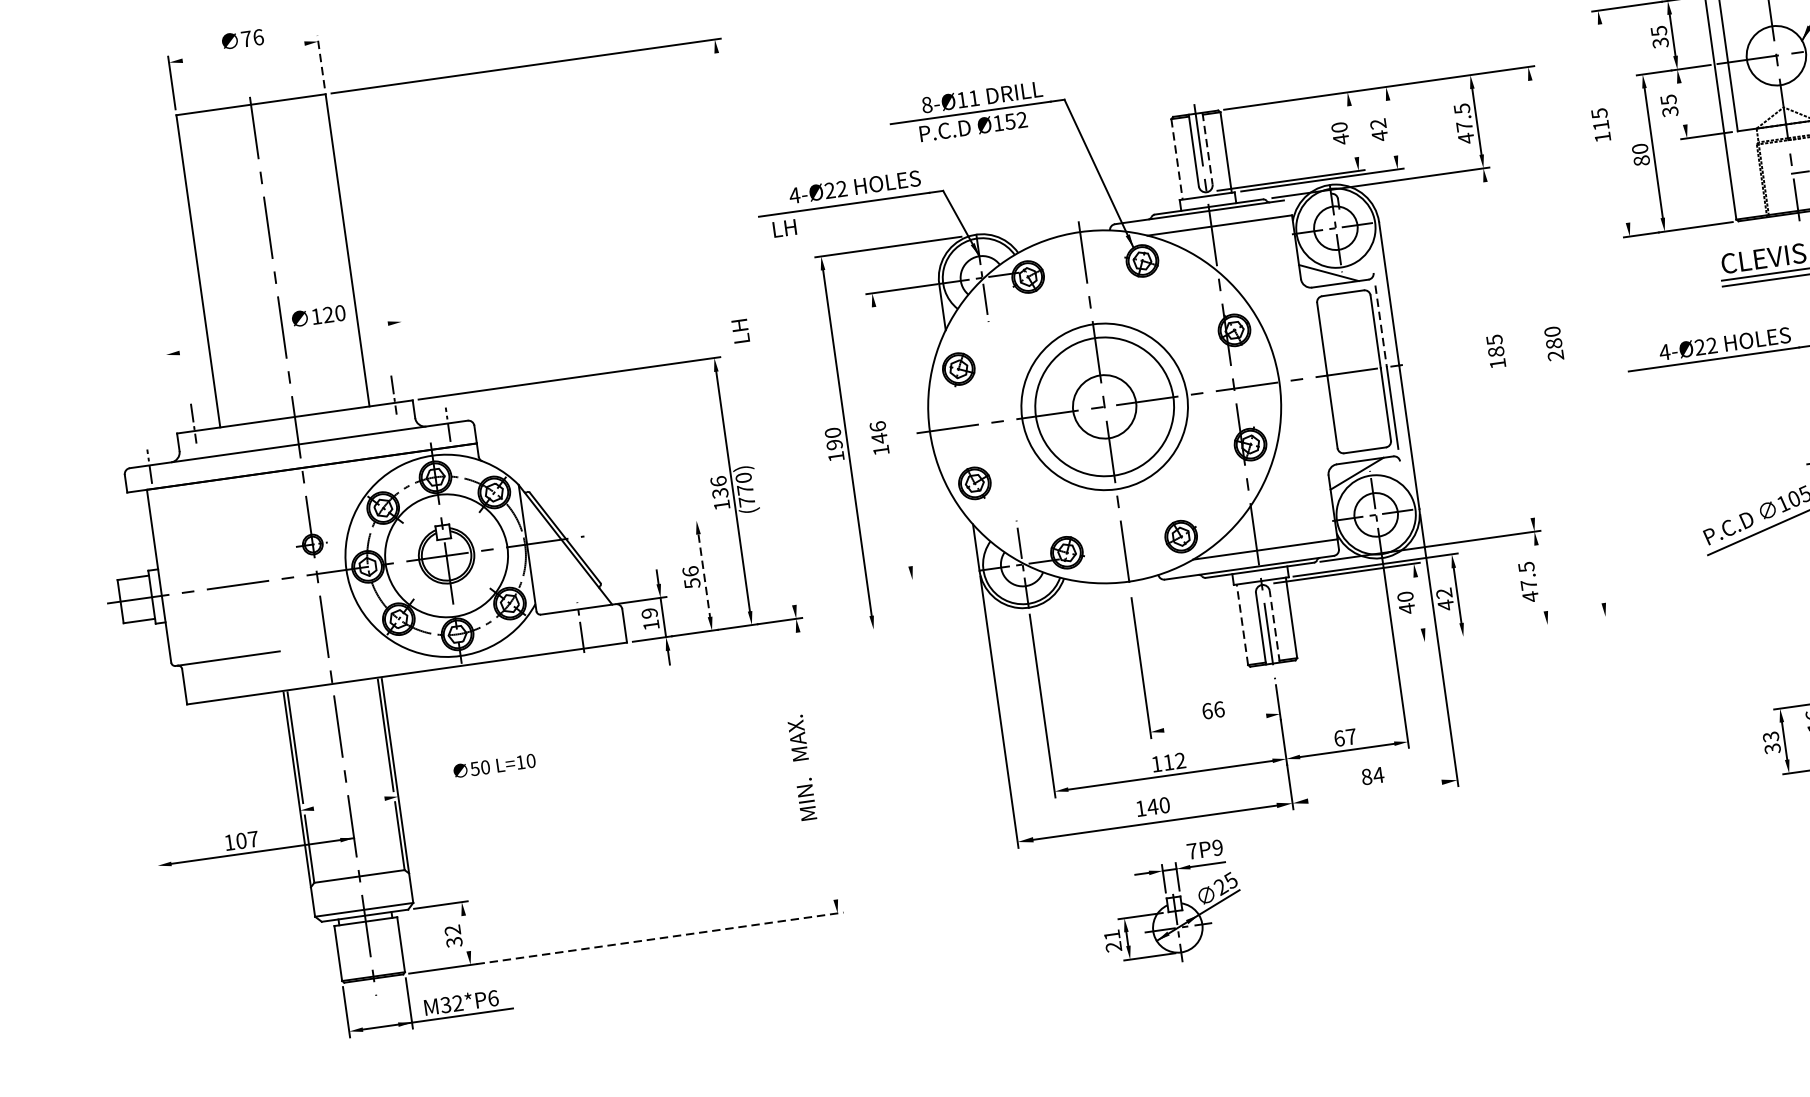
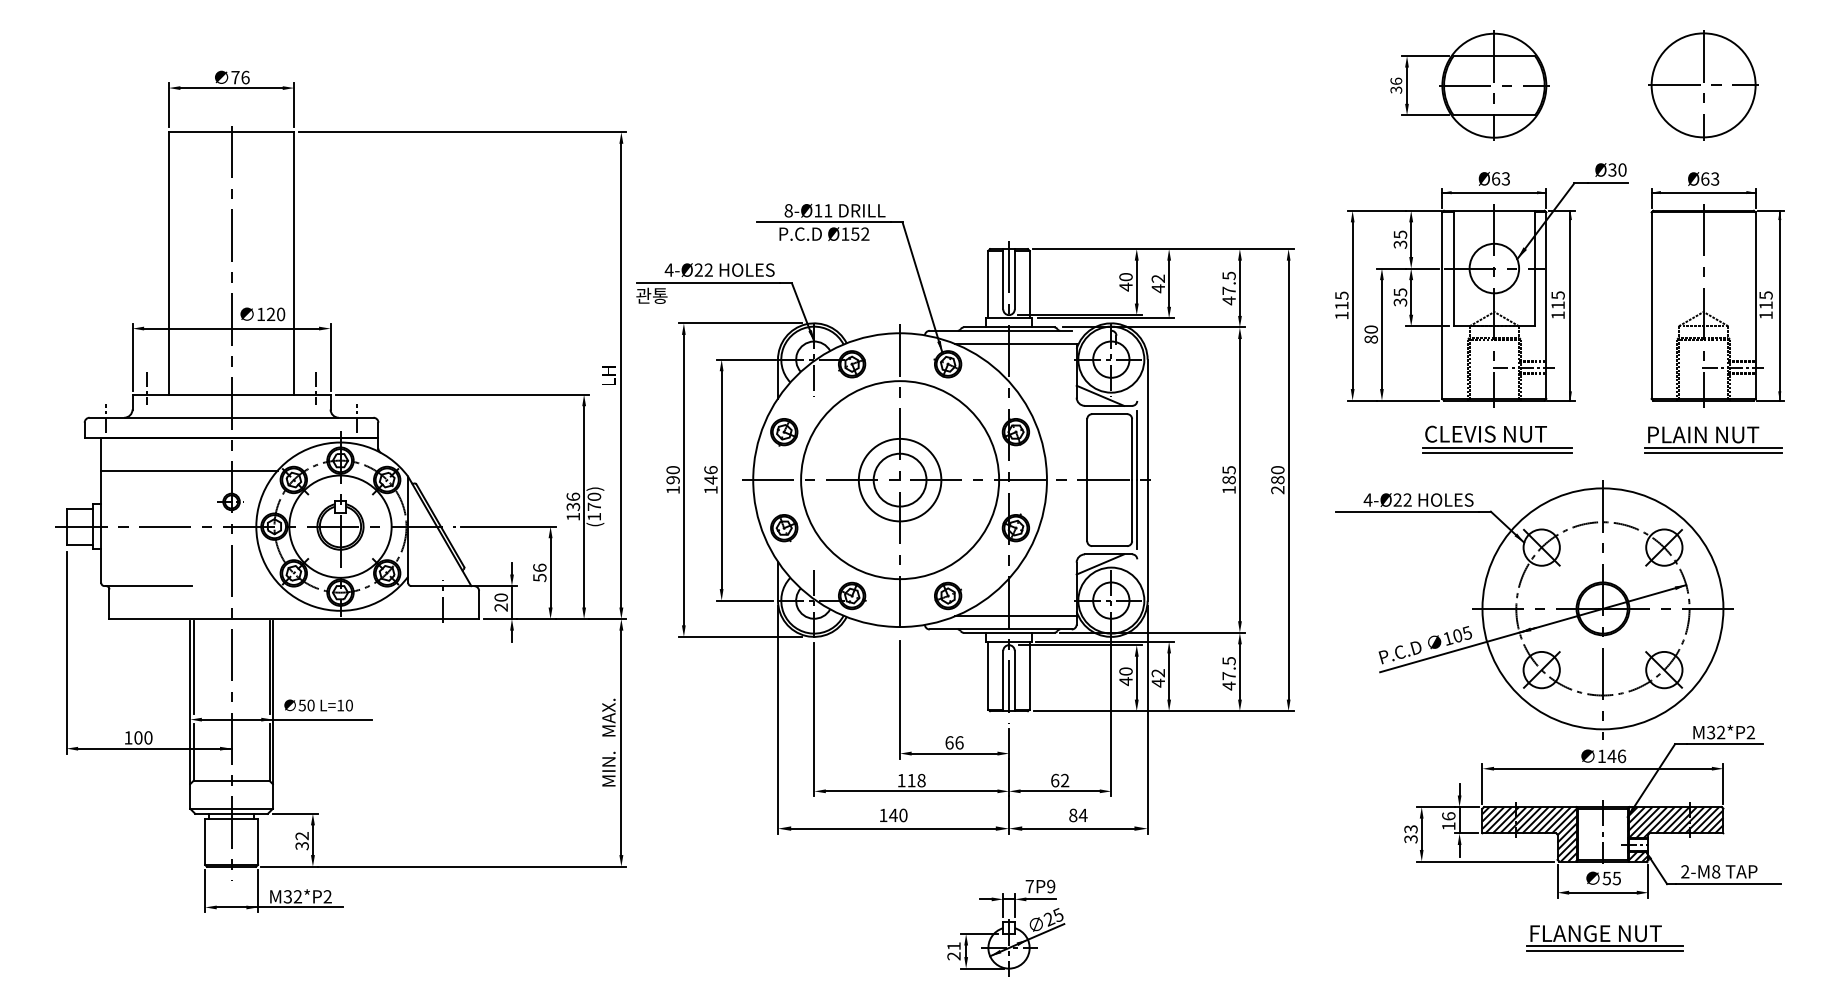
line: (243, 52) -> (231, 88), added
line: (321, 61) -> (294, 104), dashed -> solid
line: (1682, 104) -> (1411, 297), added
line: (1613, 123) -> (1352, 305), added
line: (1392, 127) -> (1169, 283), added
line: (1352, 130) -> (1136, 281), added
line: (1207, 148) -> (1014, 279), dashed -> solid
line: (1177, 159) -> (988, 284), dashed -> solid
text: (777, 228) -> (651, 295), LH -> 관통
line: (1381, 327) -> (1137, 446), dashed -> solid
line: (755, 328) -> (621, 375), added
line: (283, 338) -> (231, 328), added
line: (1566, 341) -> (1288, 479), added
line: (1508, 350) -> (1239, 480), added
line: (406, 355) -> (330, 356), added
line: (170, 388) -> (132, 356), added
circle: (1103, 406) -> (899, 479), size x0.71
circle: (1105, 407) -> (900, 480), size x1.43
line: (892, 437) -> (721, 480), added
text: (745, 501) -> (593, 516), (770) -> (170)
line: (257, 514) -> (189, 470), added
line: (646, 527) -> (508, 526), added
line: (704, 575) -> (550, 572), dashed -> solid
line: (939, 576) -> (744, 600), added
line: (1540, 577) -> (1239, 671), added
line: (1418, 602) -> (1136, 677), added
text: (649, 619) -> (500, 602), 19 -> 20
line: (939, 619) -> (739, 636), added
line: (1242, 624) -> (988, 675), dashed -> solid
line: (1274, 626) -> (1014, 680), dashed -> solid
line: (1456, 638) -> (1163, 711), added
line: (1215, 723) -> (954, 753), added
text: (1351, 736) -> (1065, 780), 67 -> 62
line: (141, 751) -> (66, 652), added
text: (1180, 760) -> (921, 780), 112 -> 118
line: (817, 765) -> (621, 742), added
text: (494, 766) -> (318, 705), moved
line: (1375, 791) -> (1078, 828), added
line: (414, 794) -> (286, 719), added
text: (253, 838) -> (148, 737), 107 -> 100
part: (1171, 903) -> (1006, 927), moved
line: (465, 933) -> (312, 840), added
line: (660, 938) -> (472, 866), dashed -> solid
text: (492, 998) -> (327, 896), M32*P6 -> M32*P2

